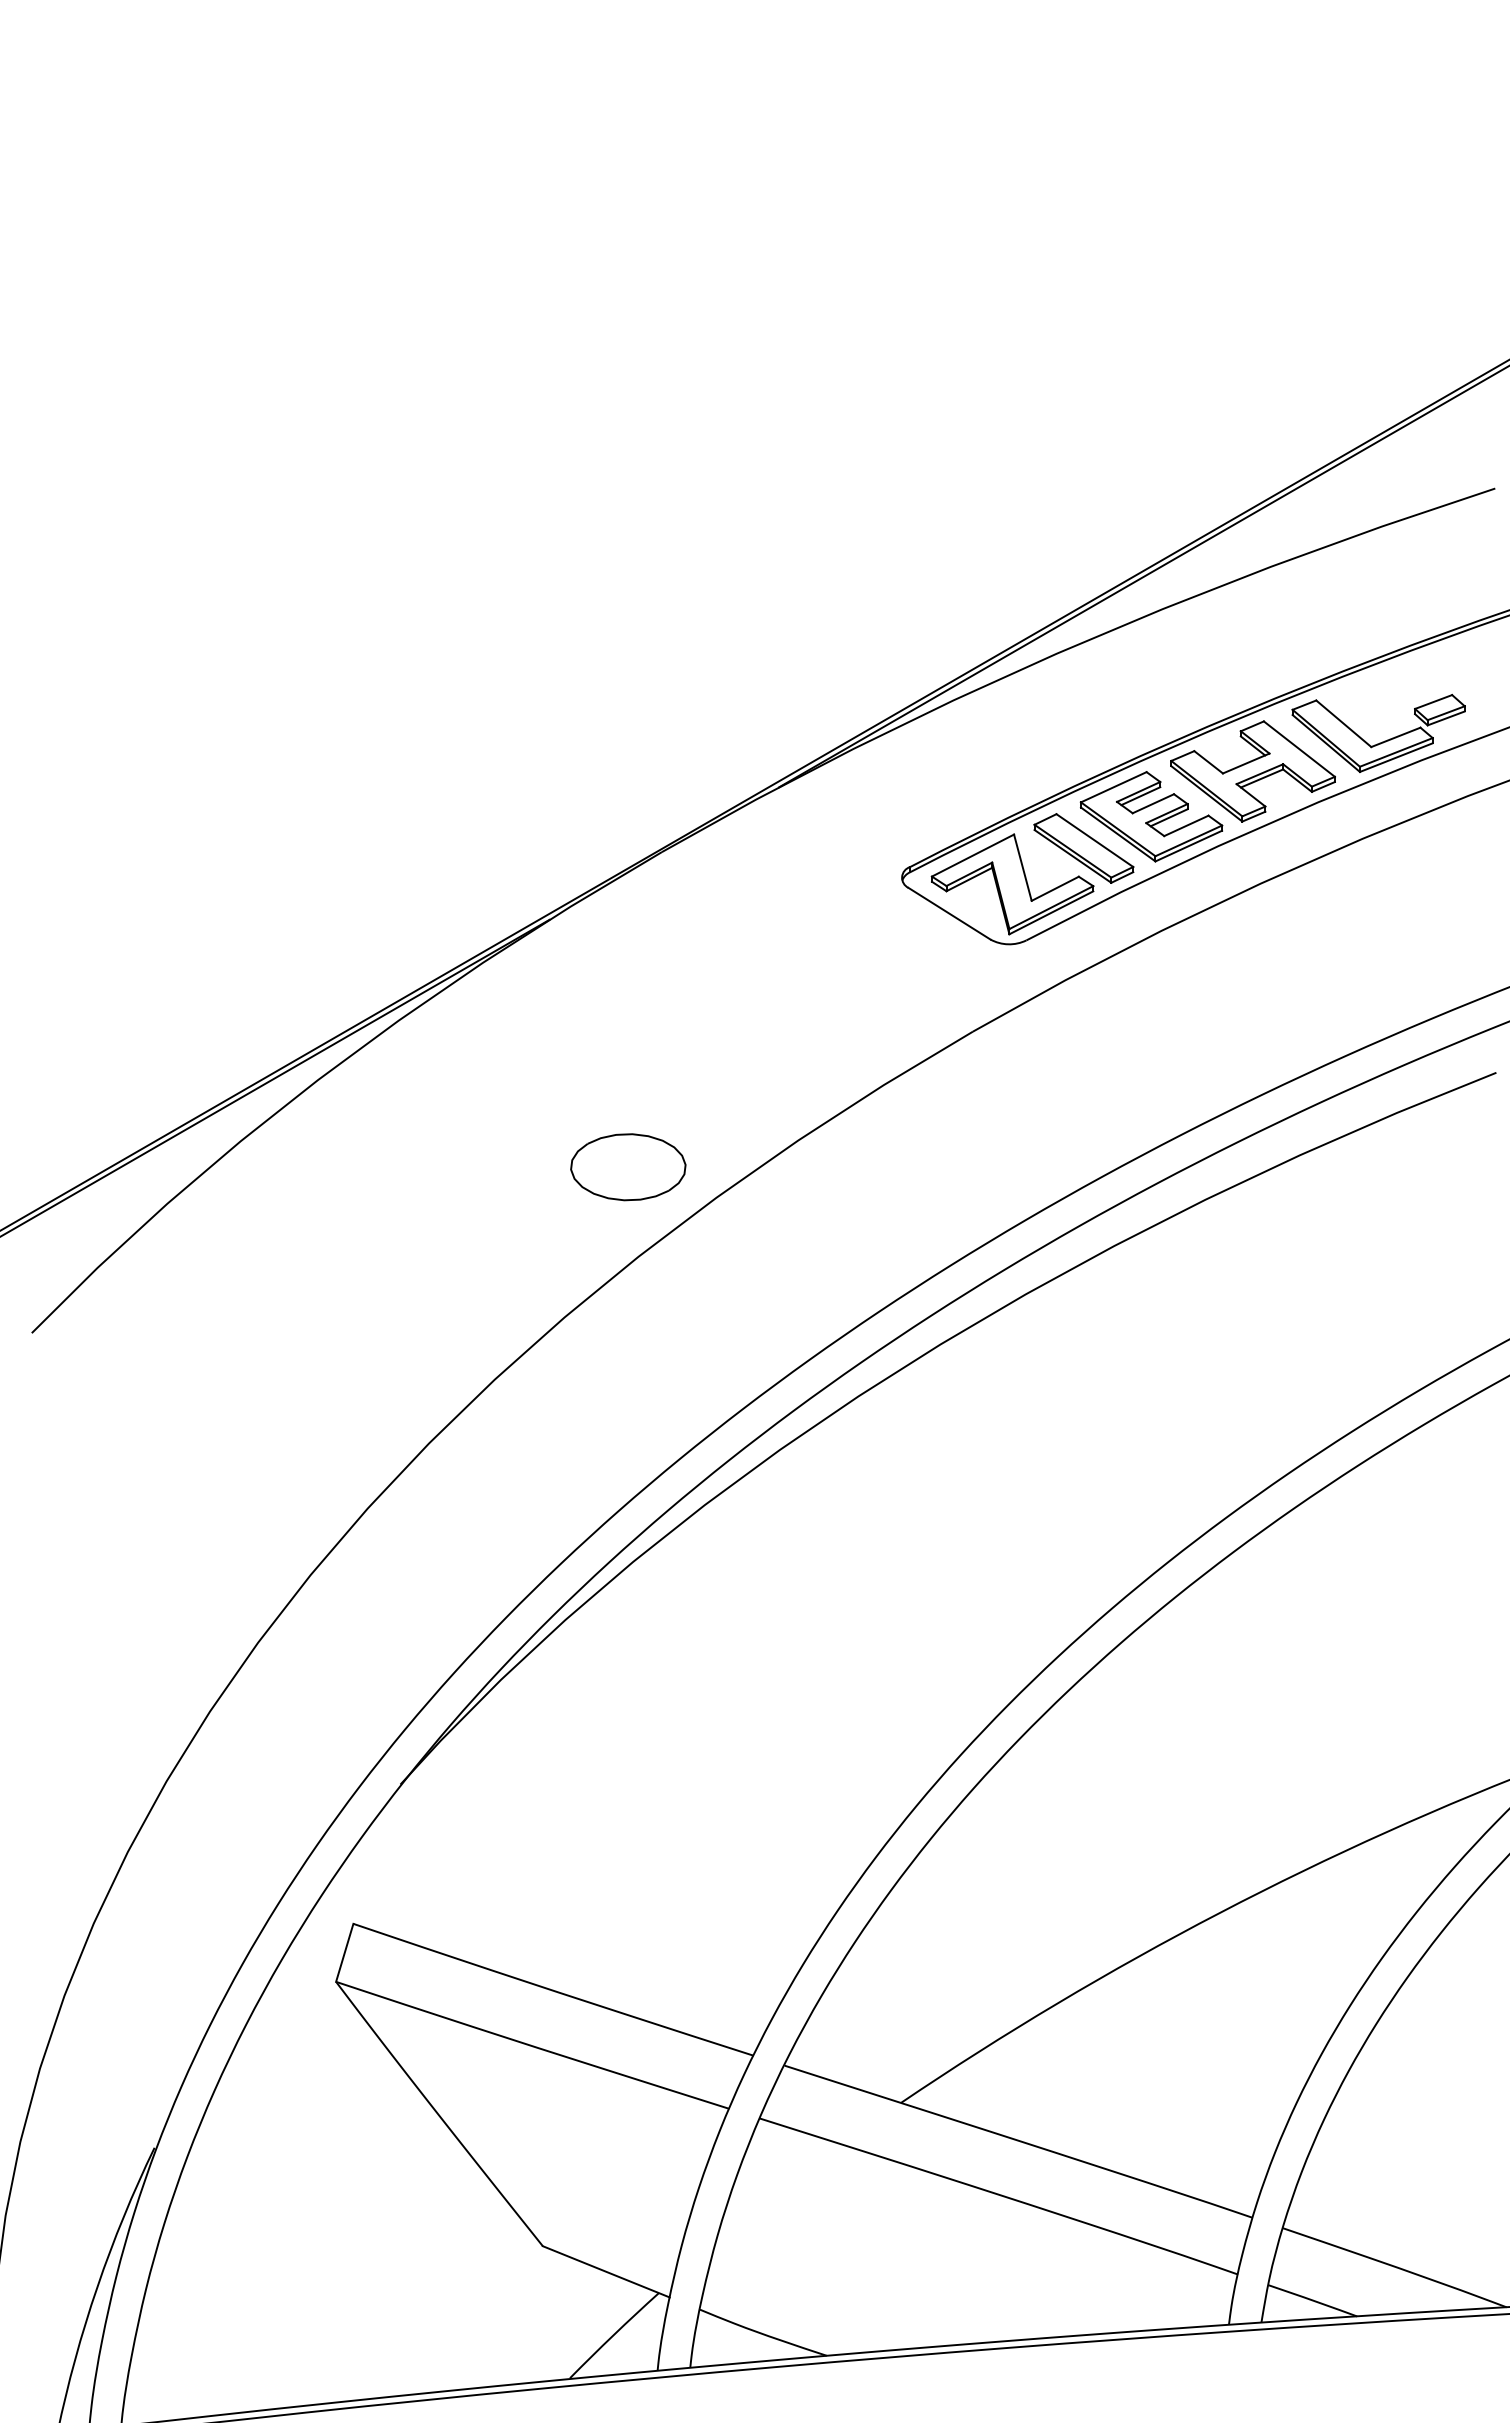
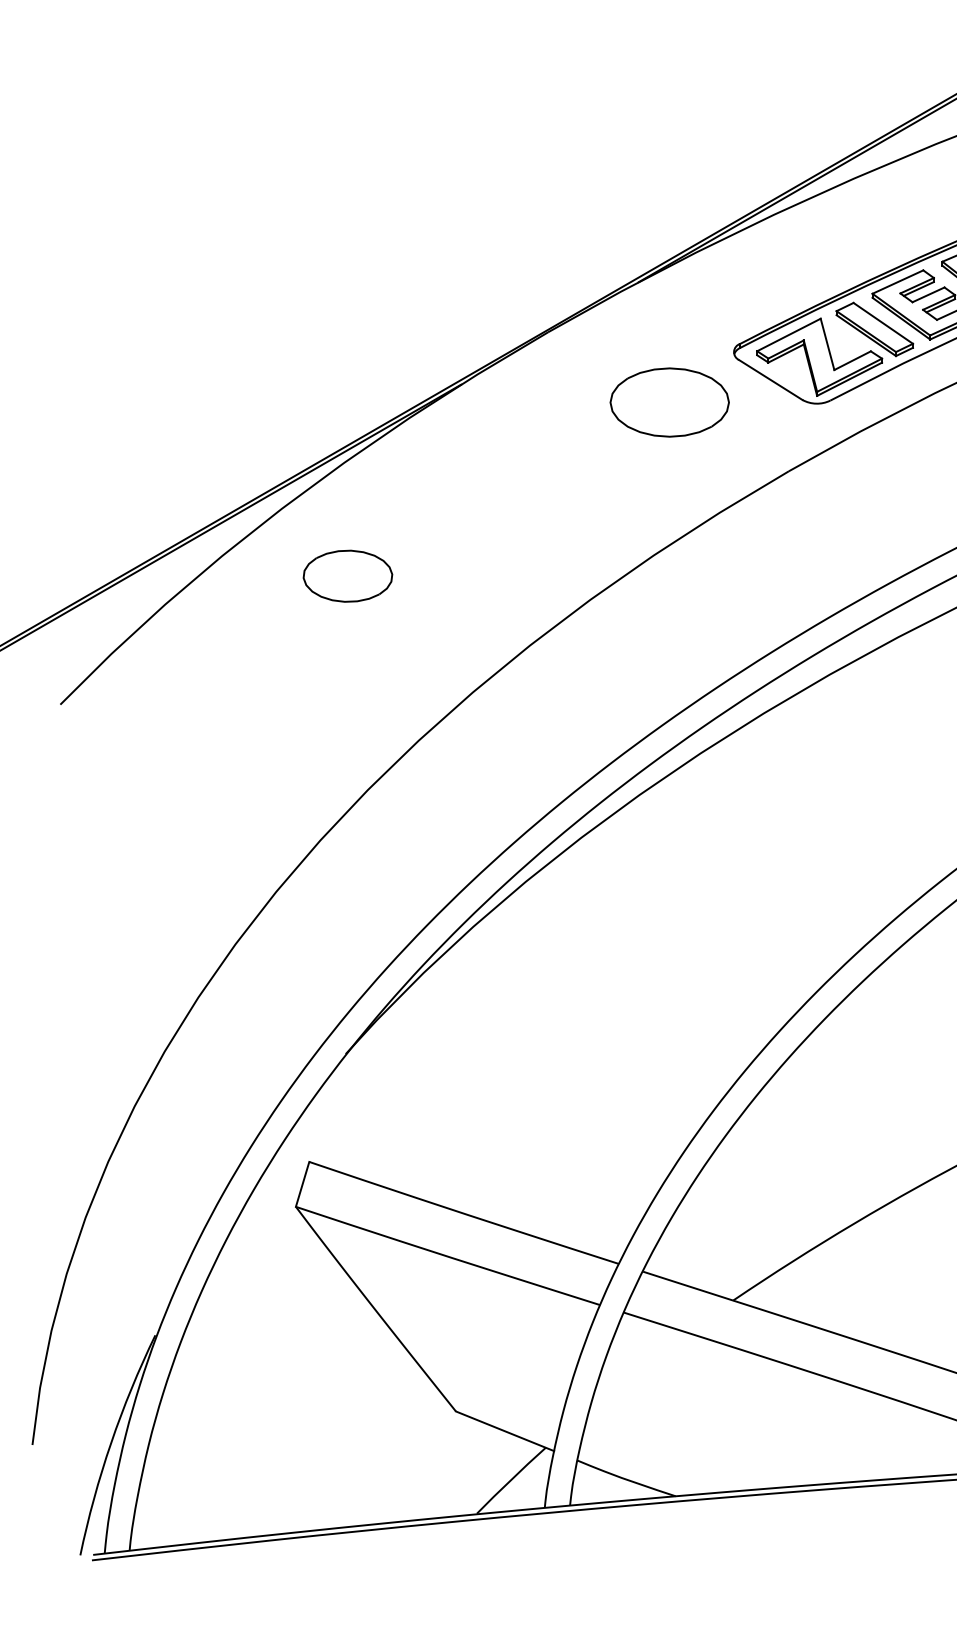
part: (818, 942) -> (669, 402), added
part: (628, 1167) -> (348, 576), moved

